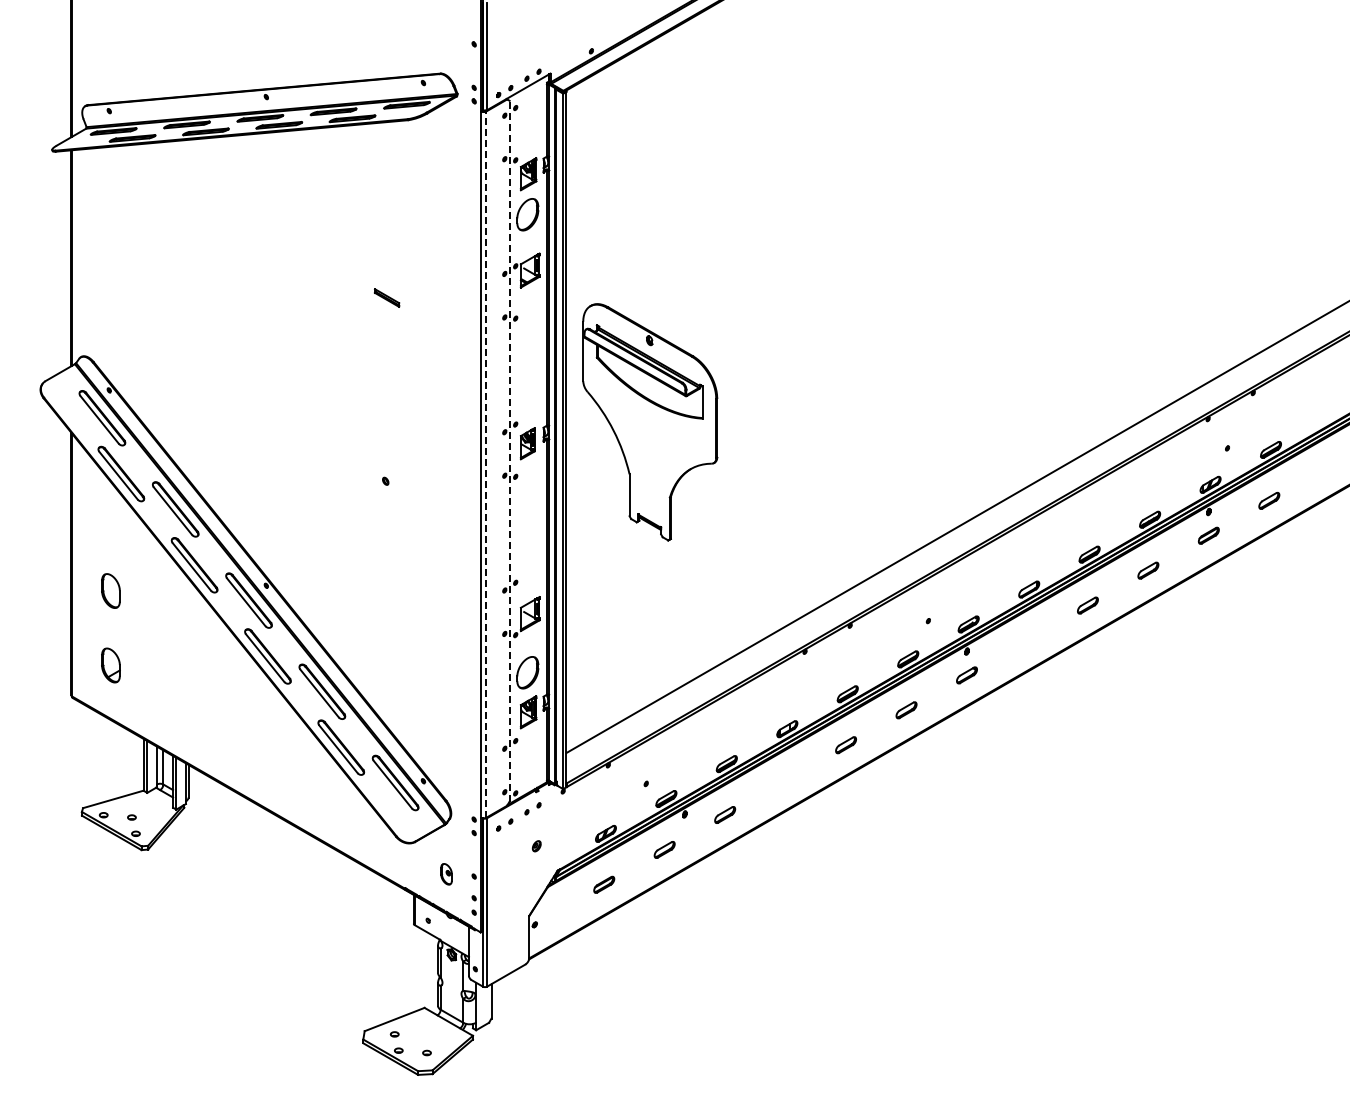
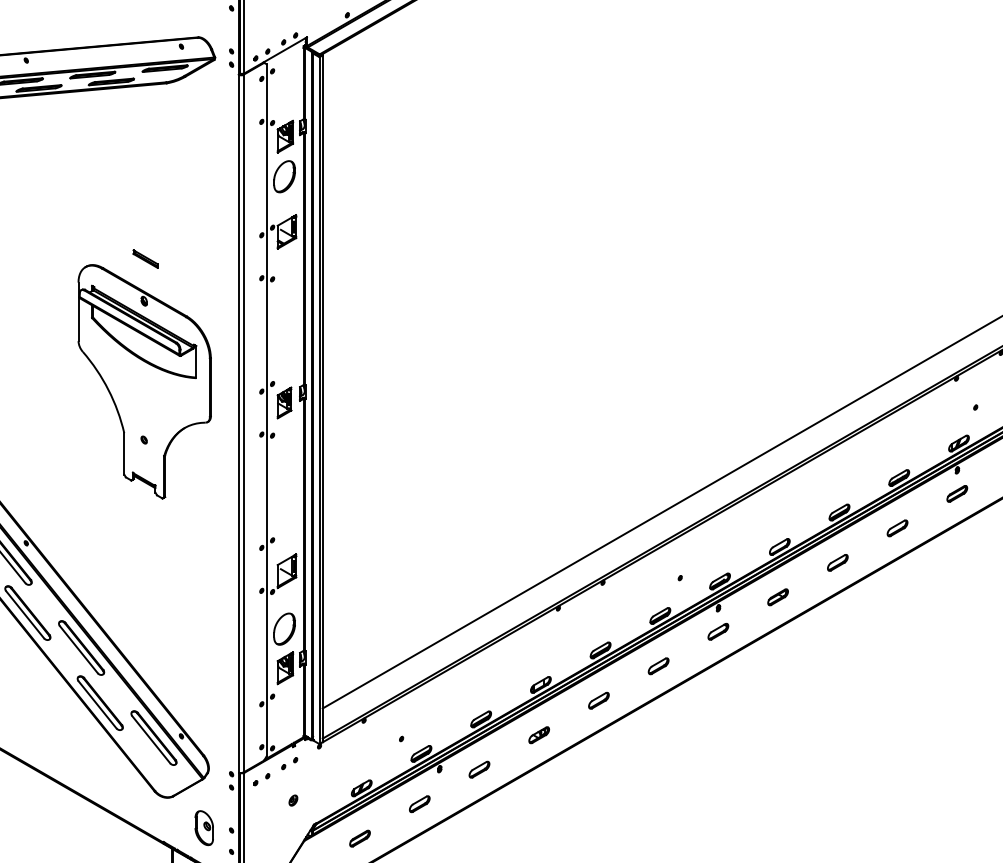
part: (650, 422) -> (144, 381), moved
line: (509, 450) -> (266, 409), dashed -> solid
line: (486, 464) -> (243, 423), dashed -> solid
part: (1027, 640) -> (778, 597), added
part: (785, 780) -> (539, 735), added
part: (446, 874) -> (204, 828), size x1.67

